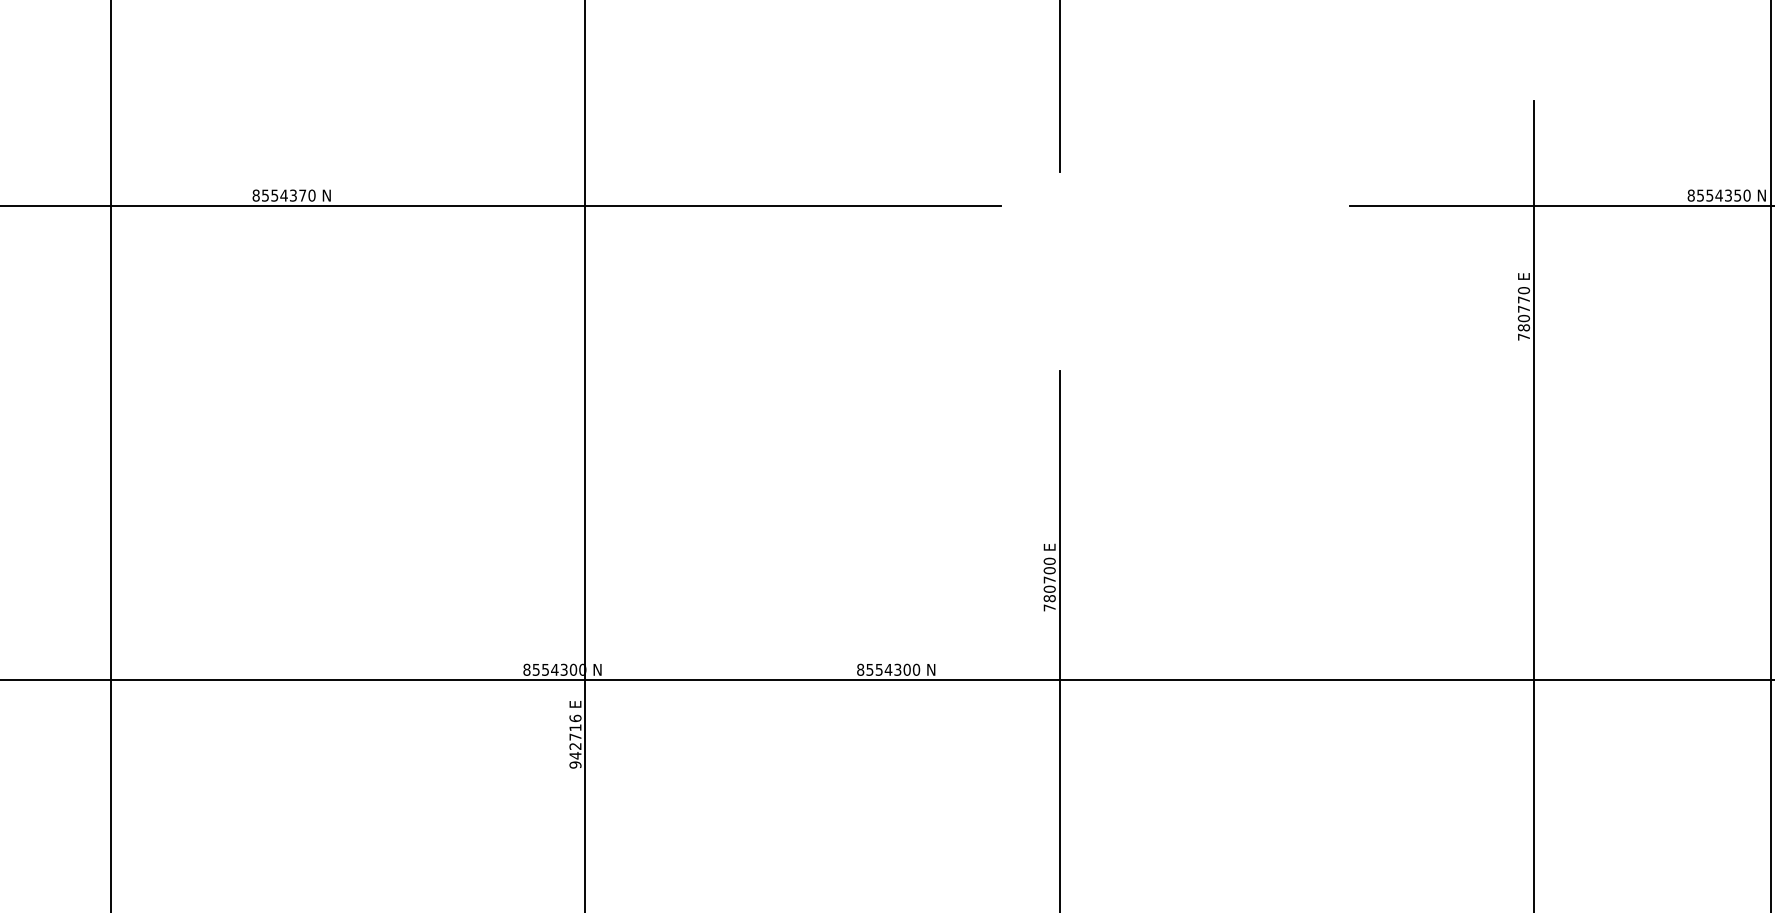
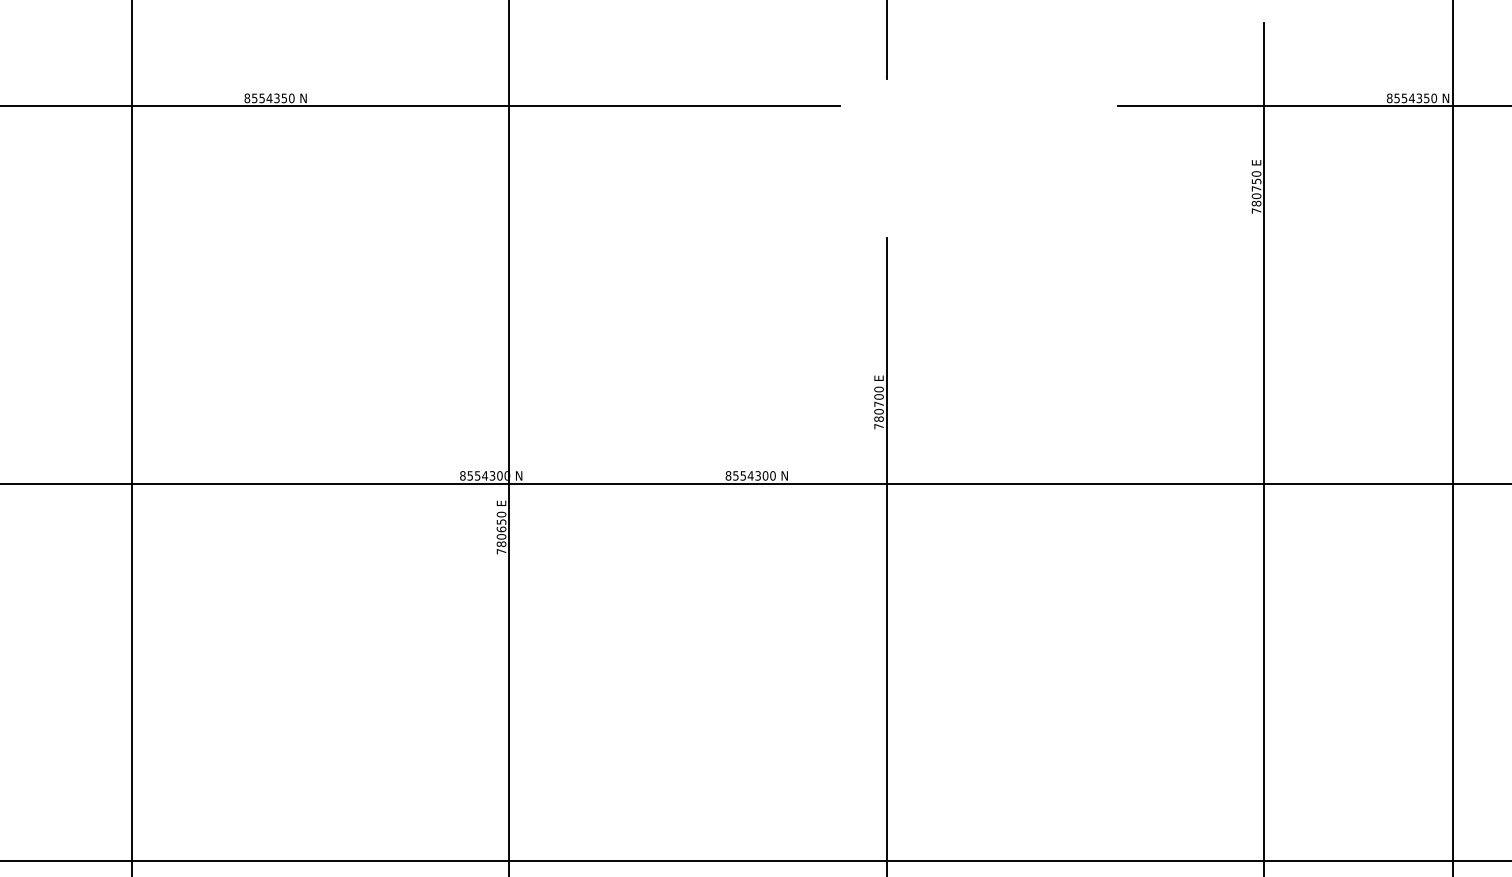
text: (301, 195) -> (283, 98), 8554370 -> 8554350
text: (1523, 300) -> (1256, 181), 780770 -> 780750
text: (575, 740) -> (501, 532), 942716 -> 780650

